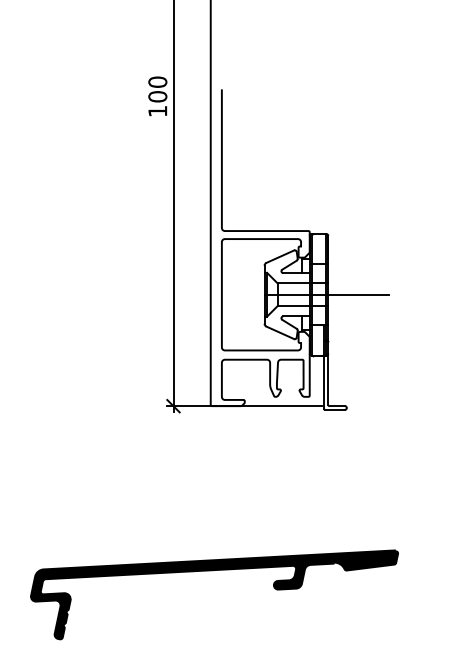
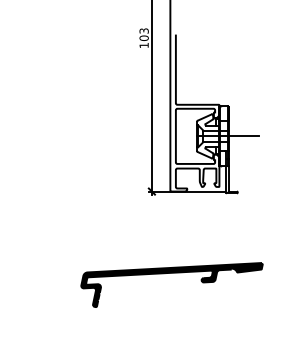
text: (156, 81) -> (143, 30), 100 -> 103

